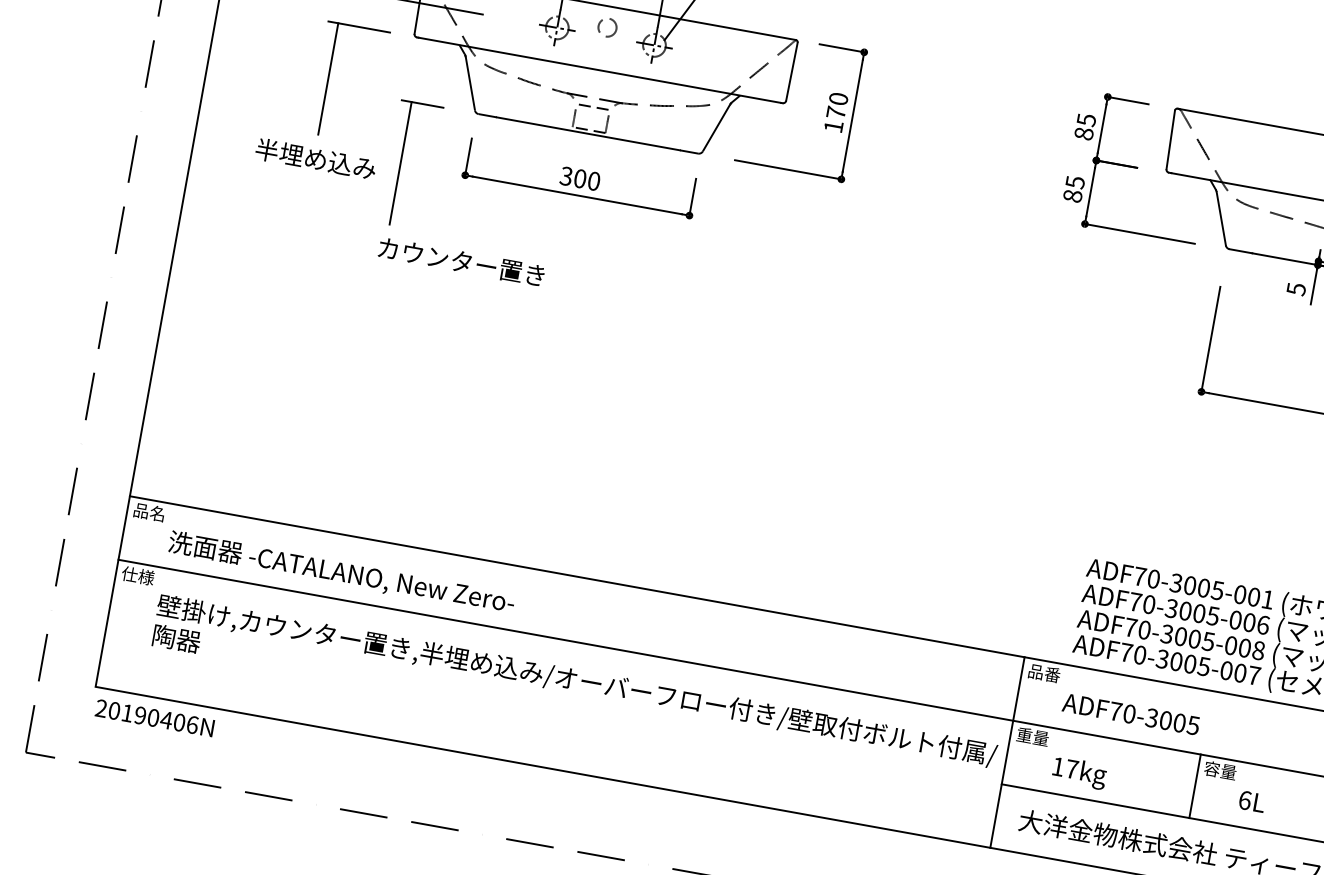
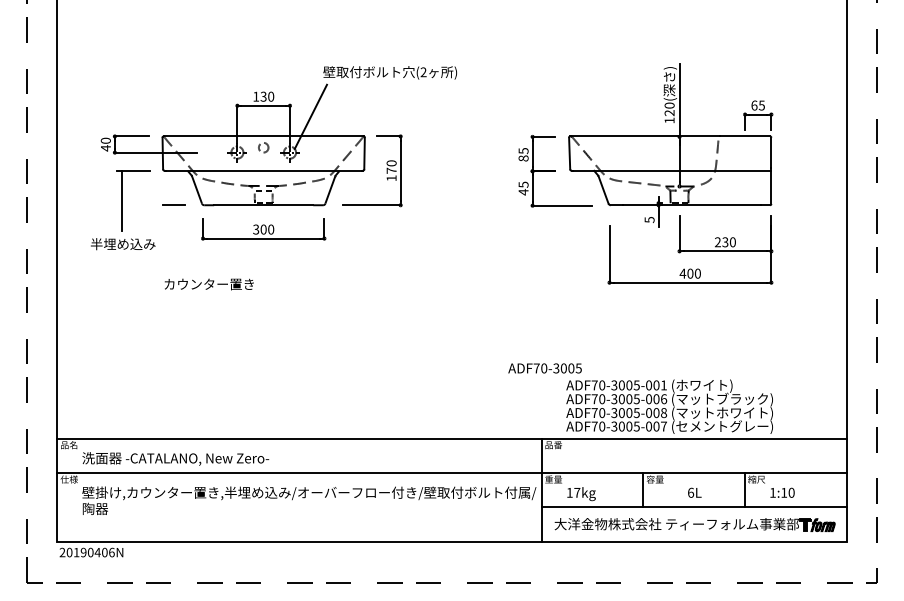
line: (401, 163) -> (168, 238), removed
text: (1072, 196) -> (523, 192), 85 -> 45
text: (1130, 714) -> (544, 368), moved
text: (1251, 800) -> (694, 492), moved

